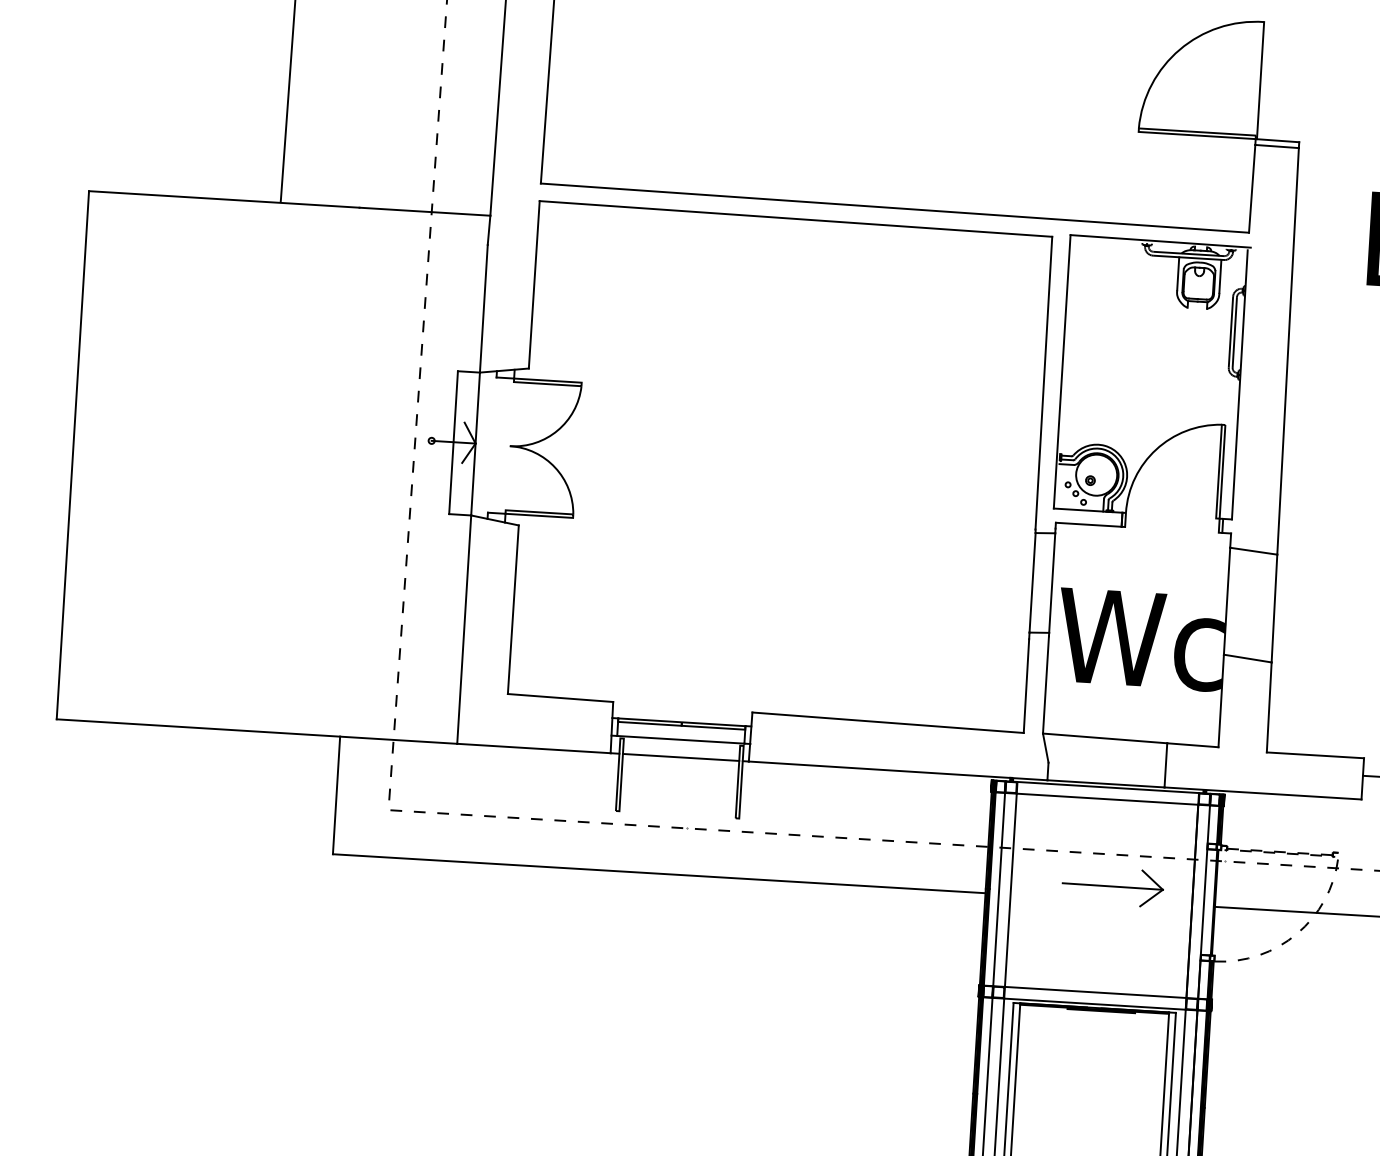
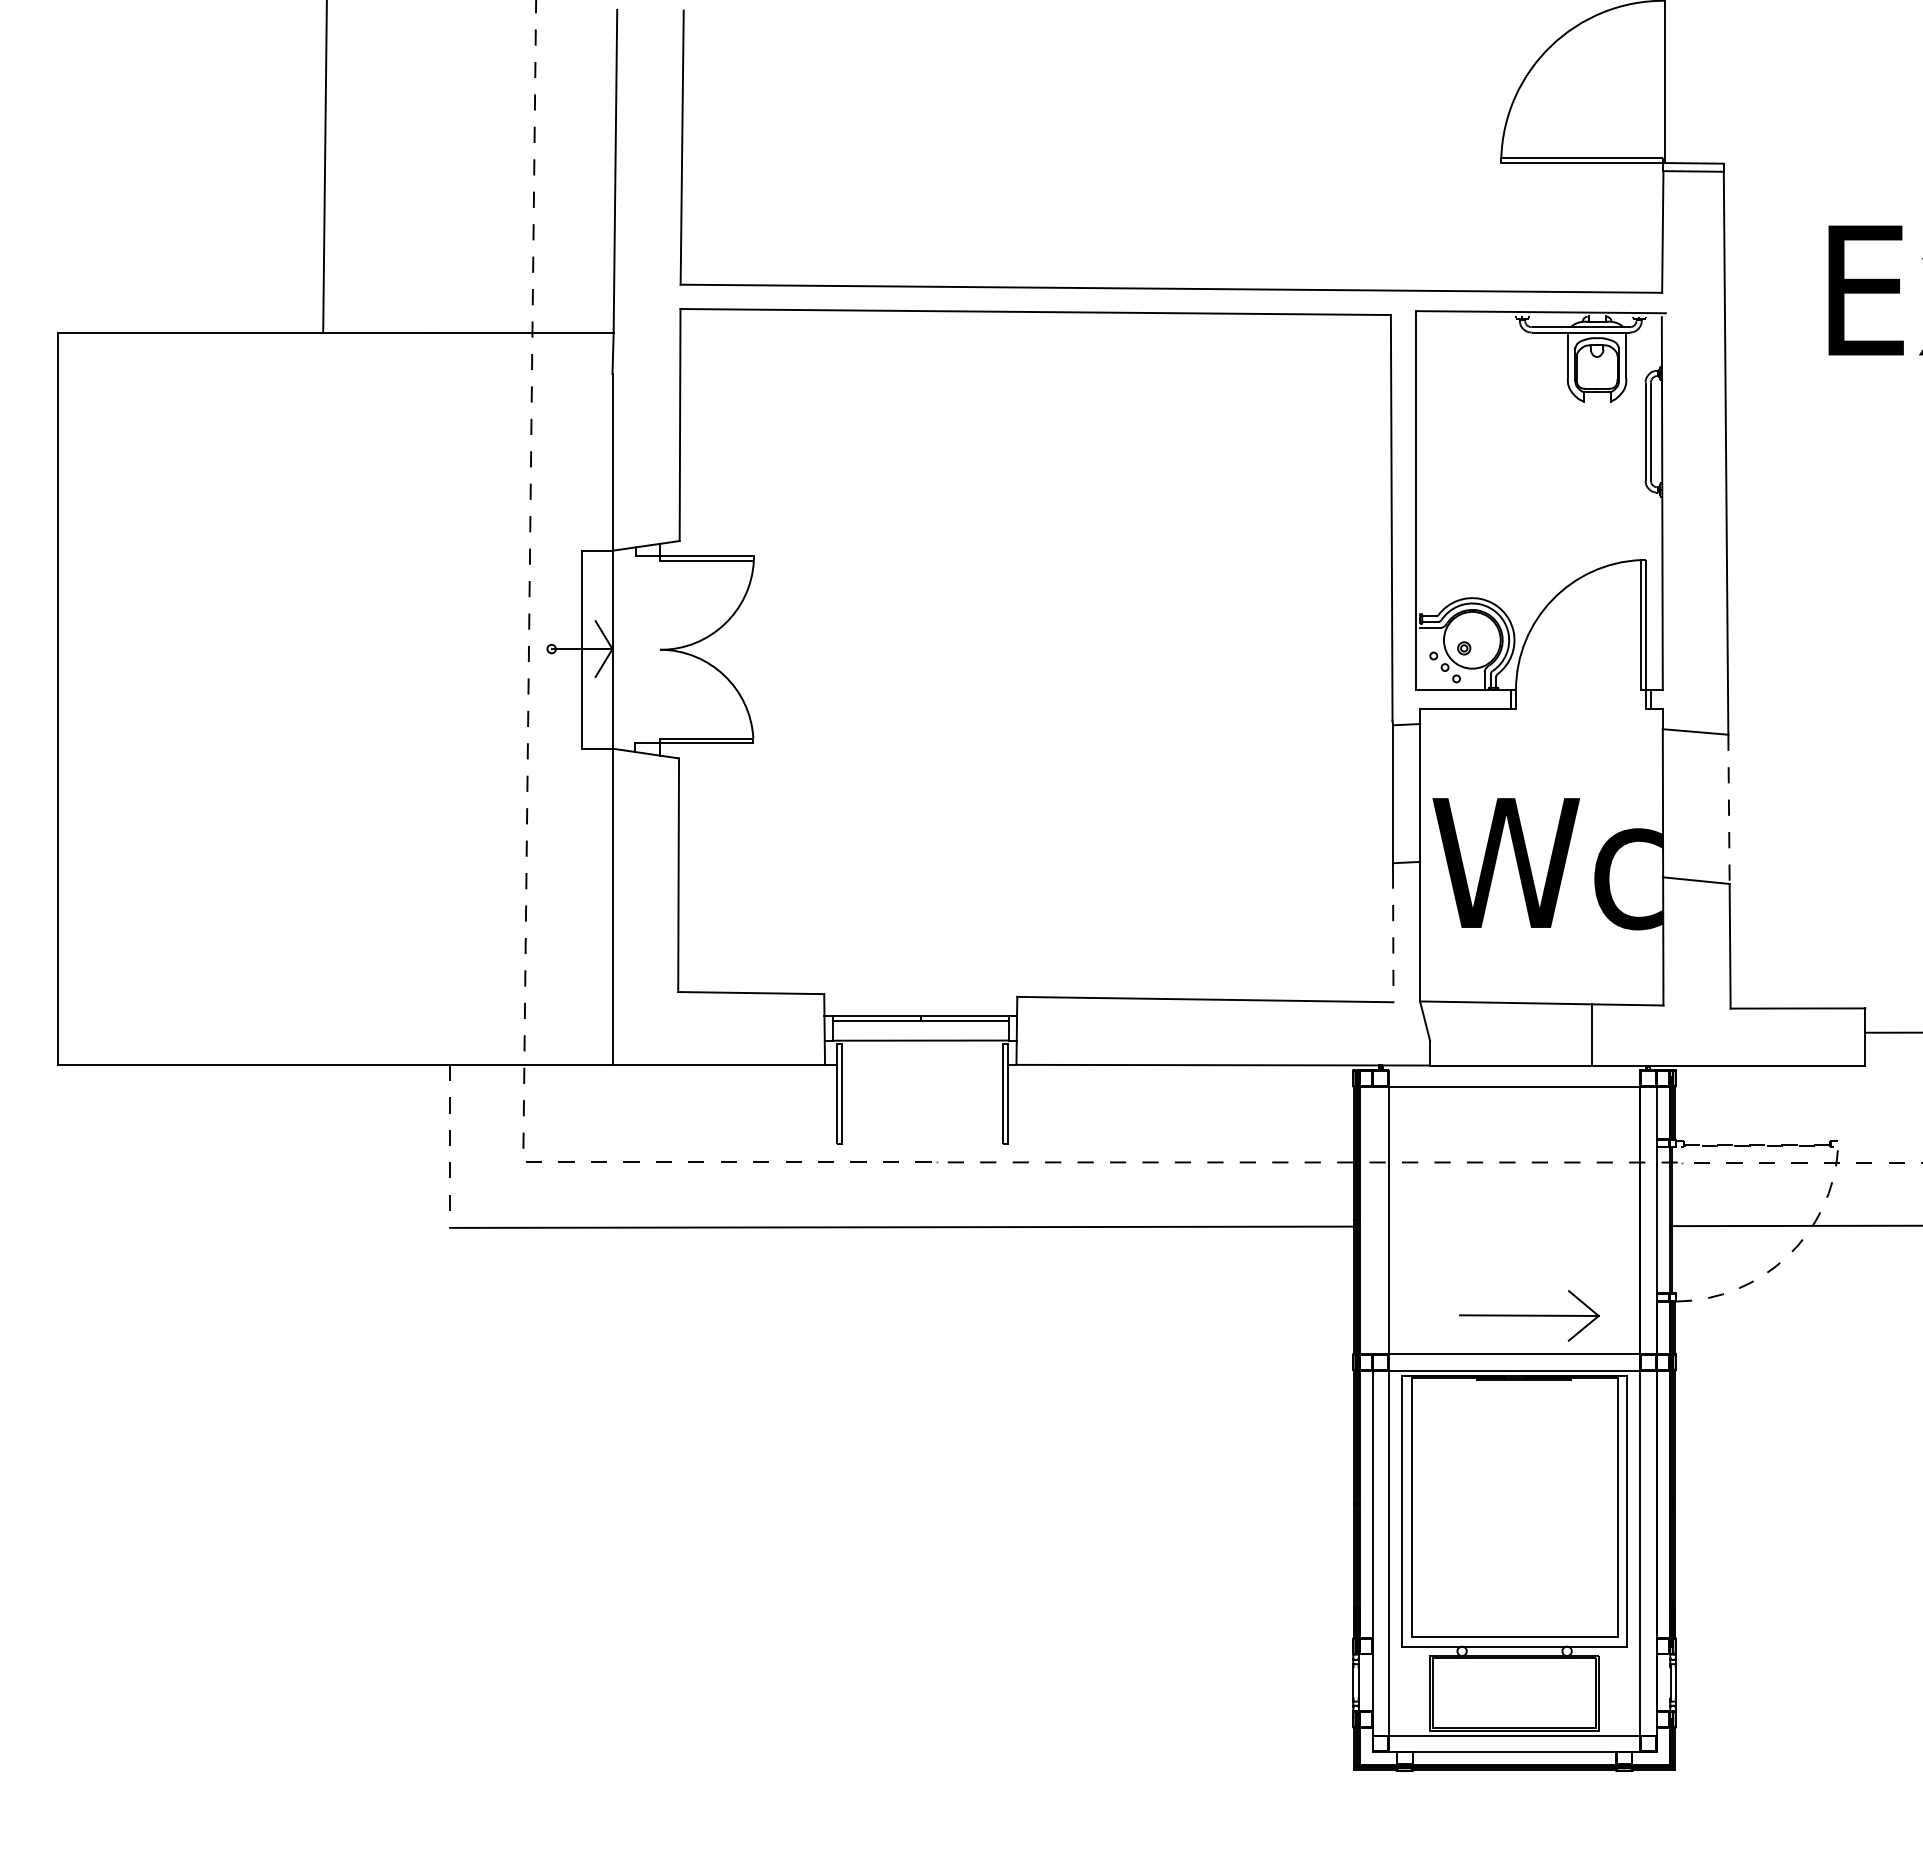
line: (1274, 608) -> (1729, 809), solid -> dashed
line: (1026, 686) -> (1393, 937), solid -> dashed
line: (681, 757) -> (922, 1064), removed
line: (1108, 787) -> (1514, 1070), removed
line: (336, 795) -> (450, 1146), solid -> dashed
part: (1112, 886) -> (1529, 1315), moved
line: (998, 889) -> (1372, 1220), removed

